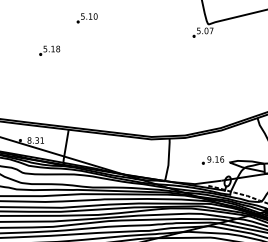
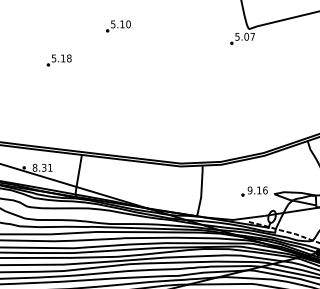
part: (86, 18) -> (117, 26), moved

